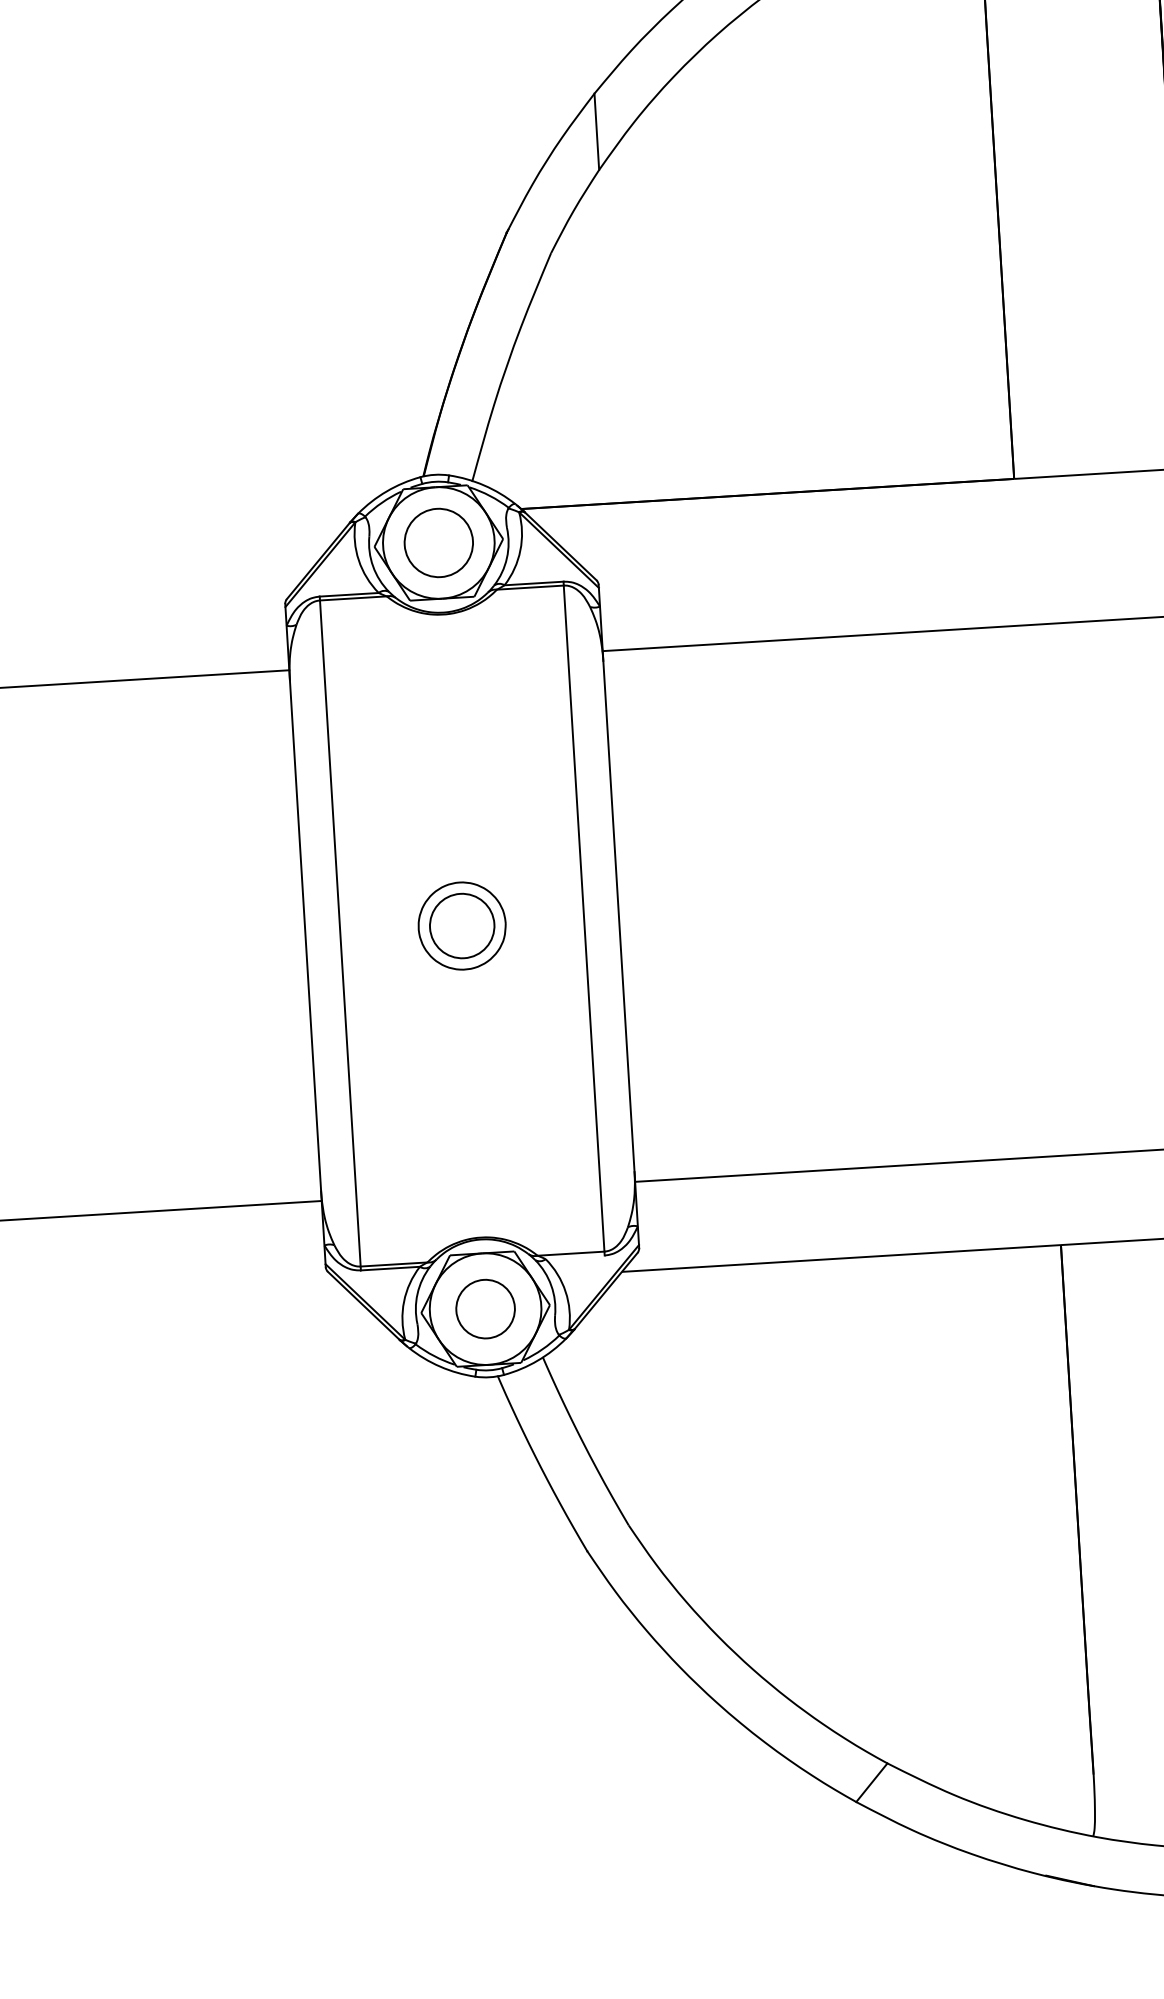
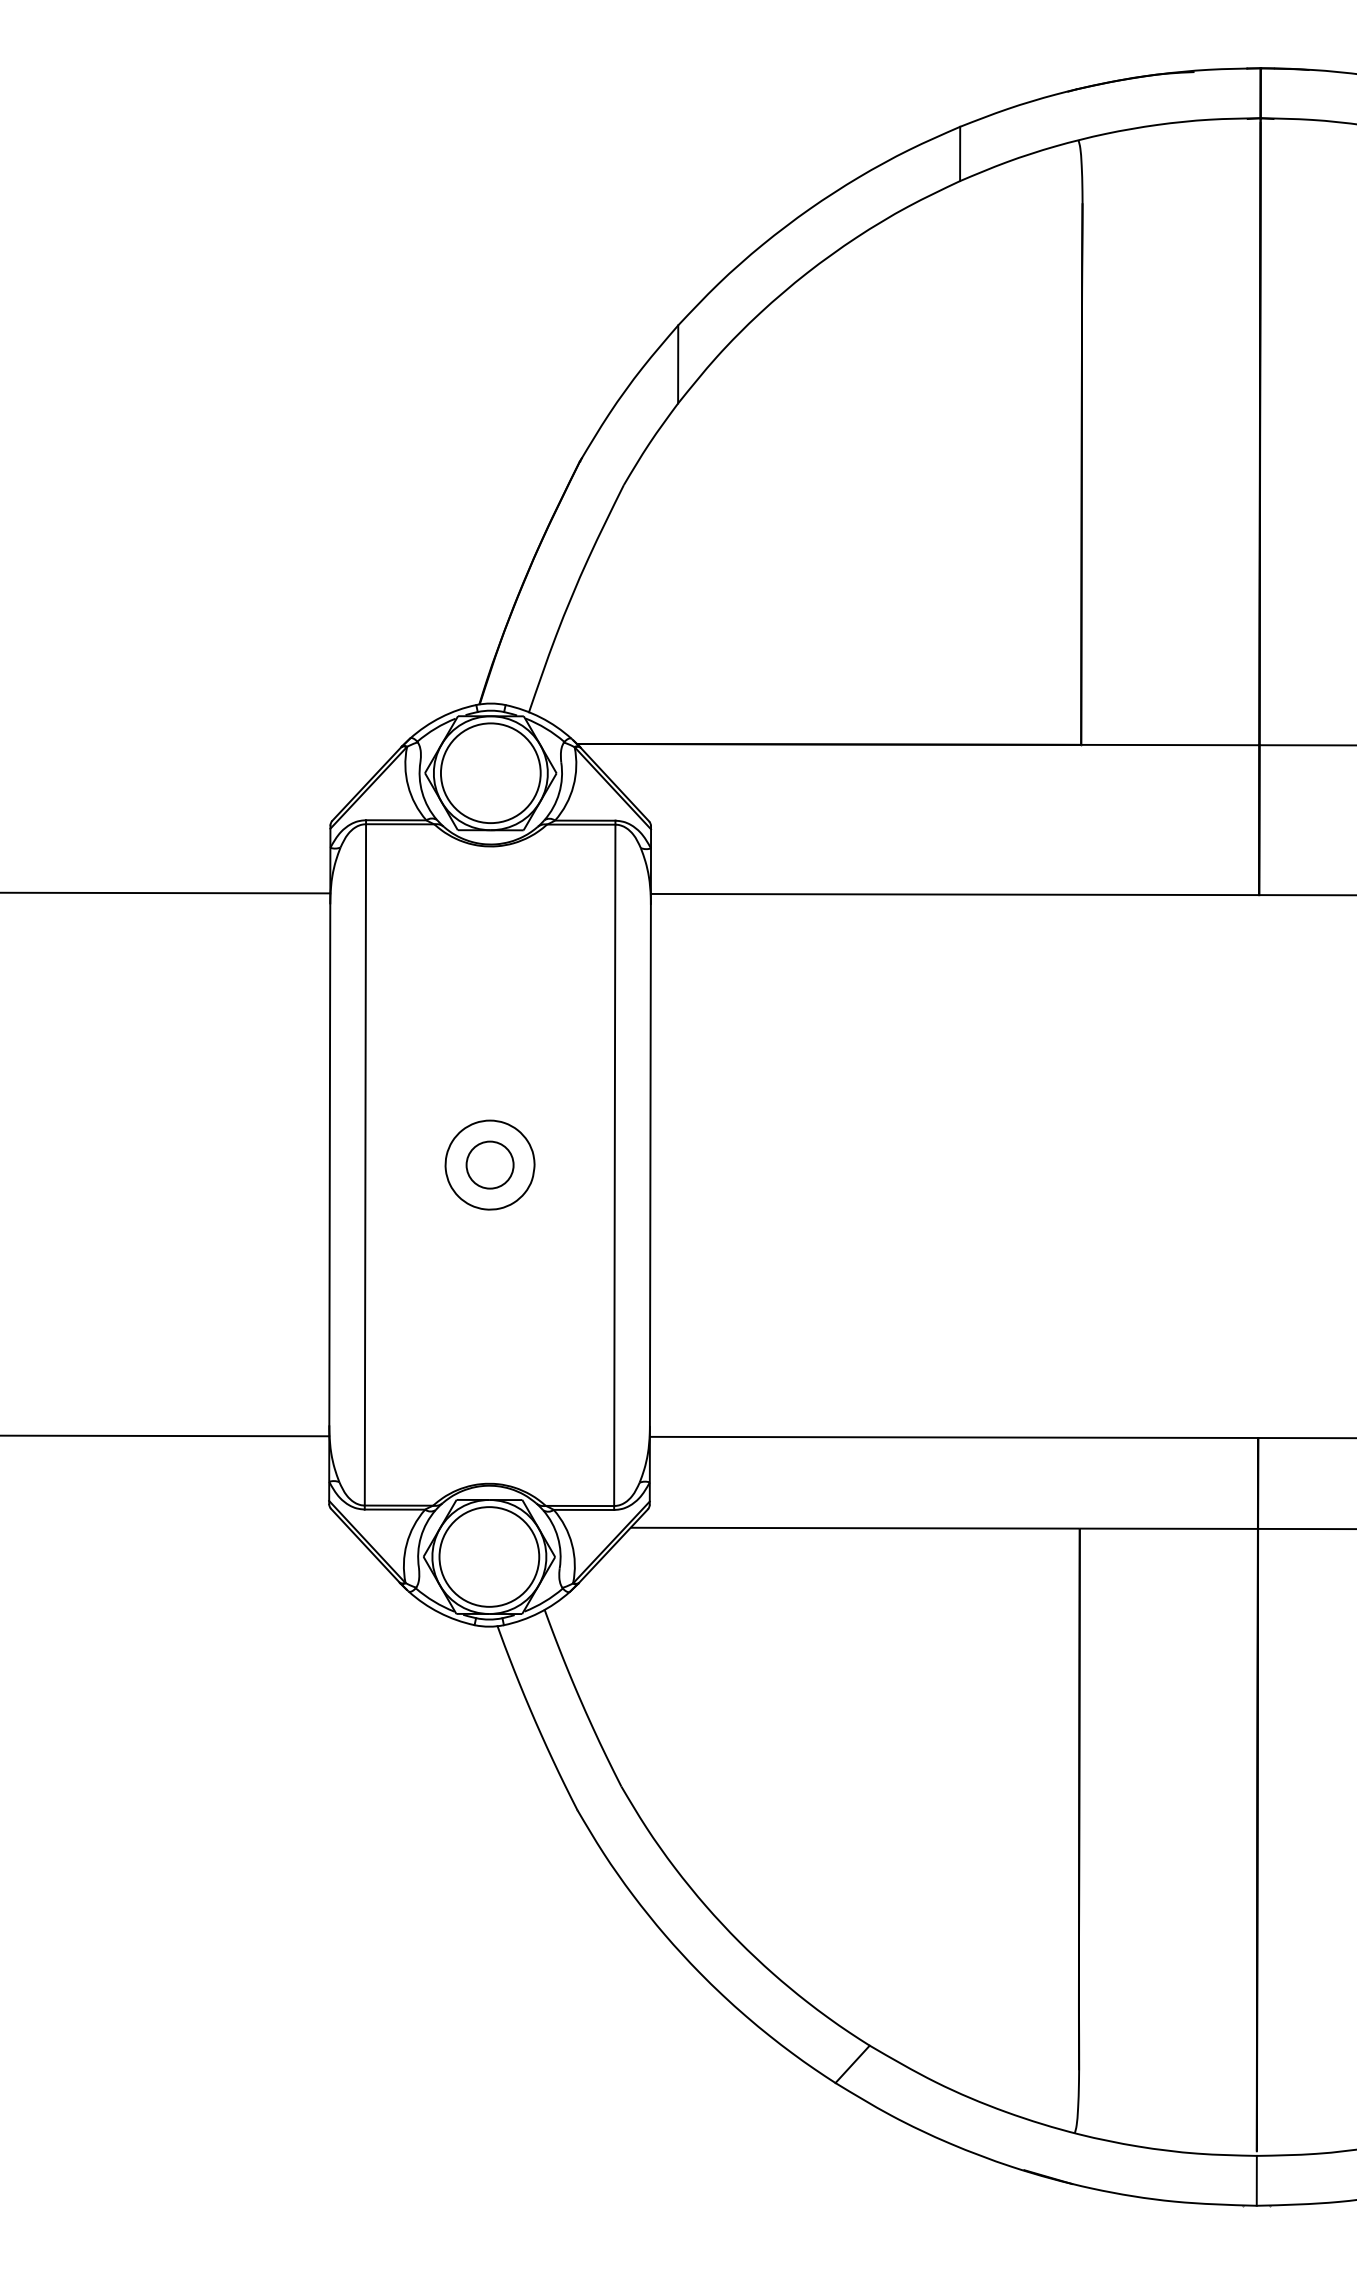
circle: (438, 543) -> (490, 773), size x1.43
circle: (461, 925) -> (489, 1164), size x0.71
line: (574, 1256) -> (583, 1509), added
circle: (485, 1308) -> (489, 1556), size x1.67

